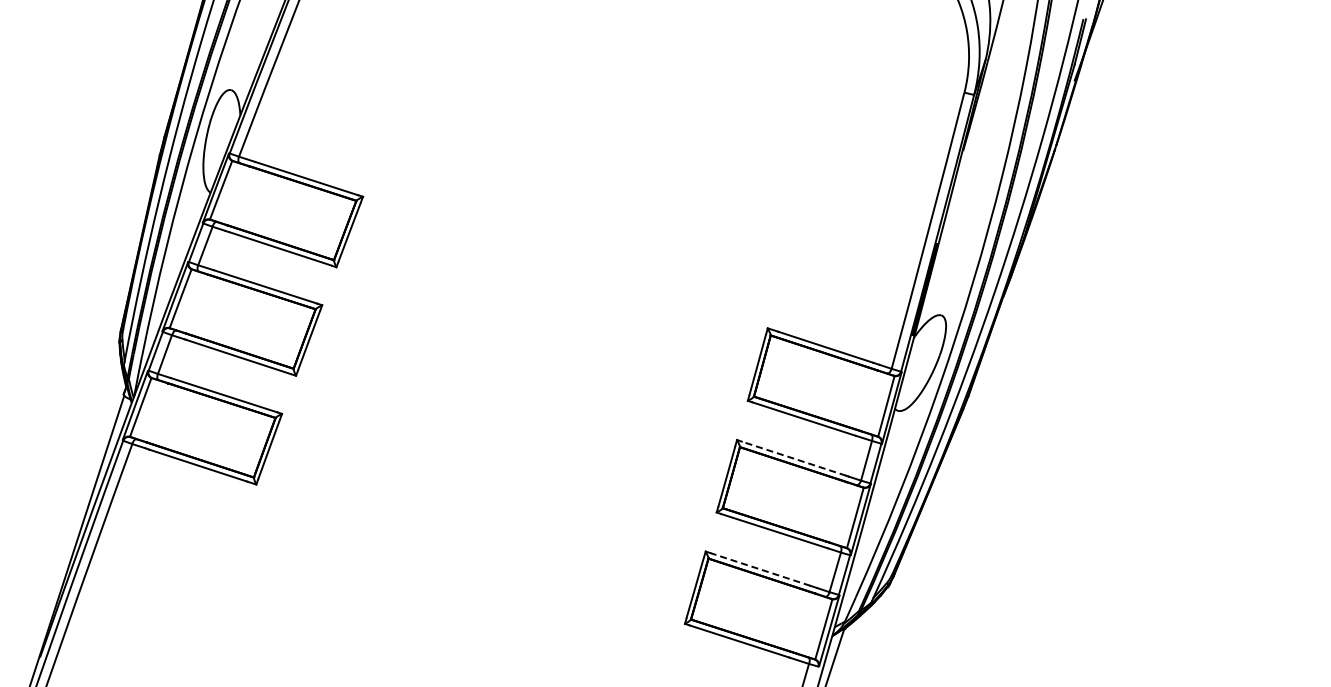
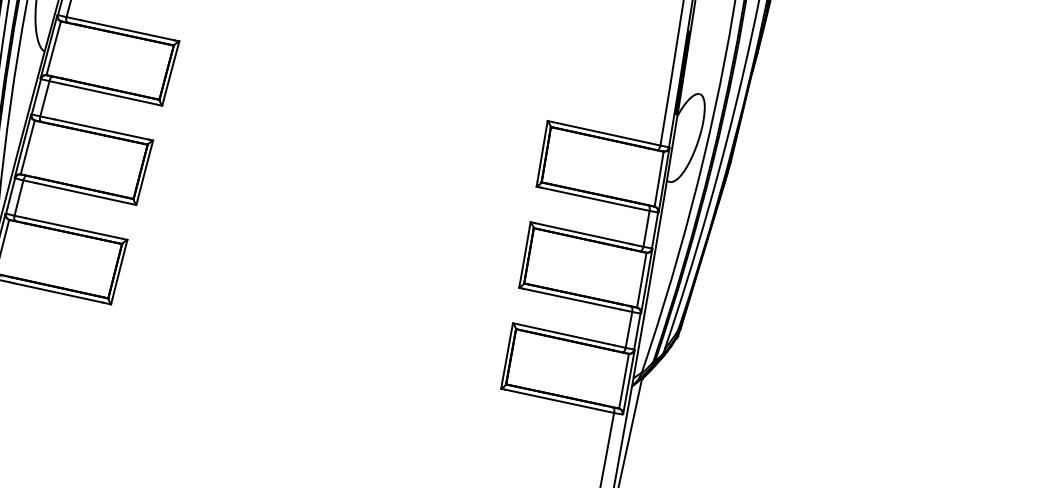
line: (794, 458) -> (582, 233), dashed -> solid
line: (760, 569) -> (562, 334), dashed -> solid

